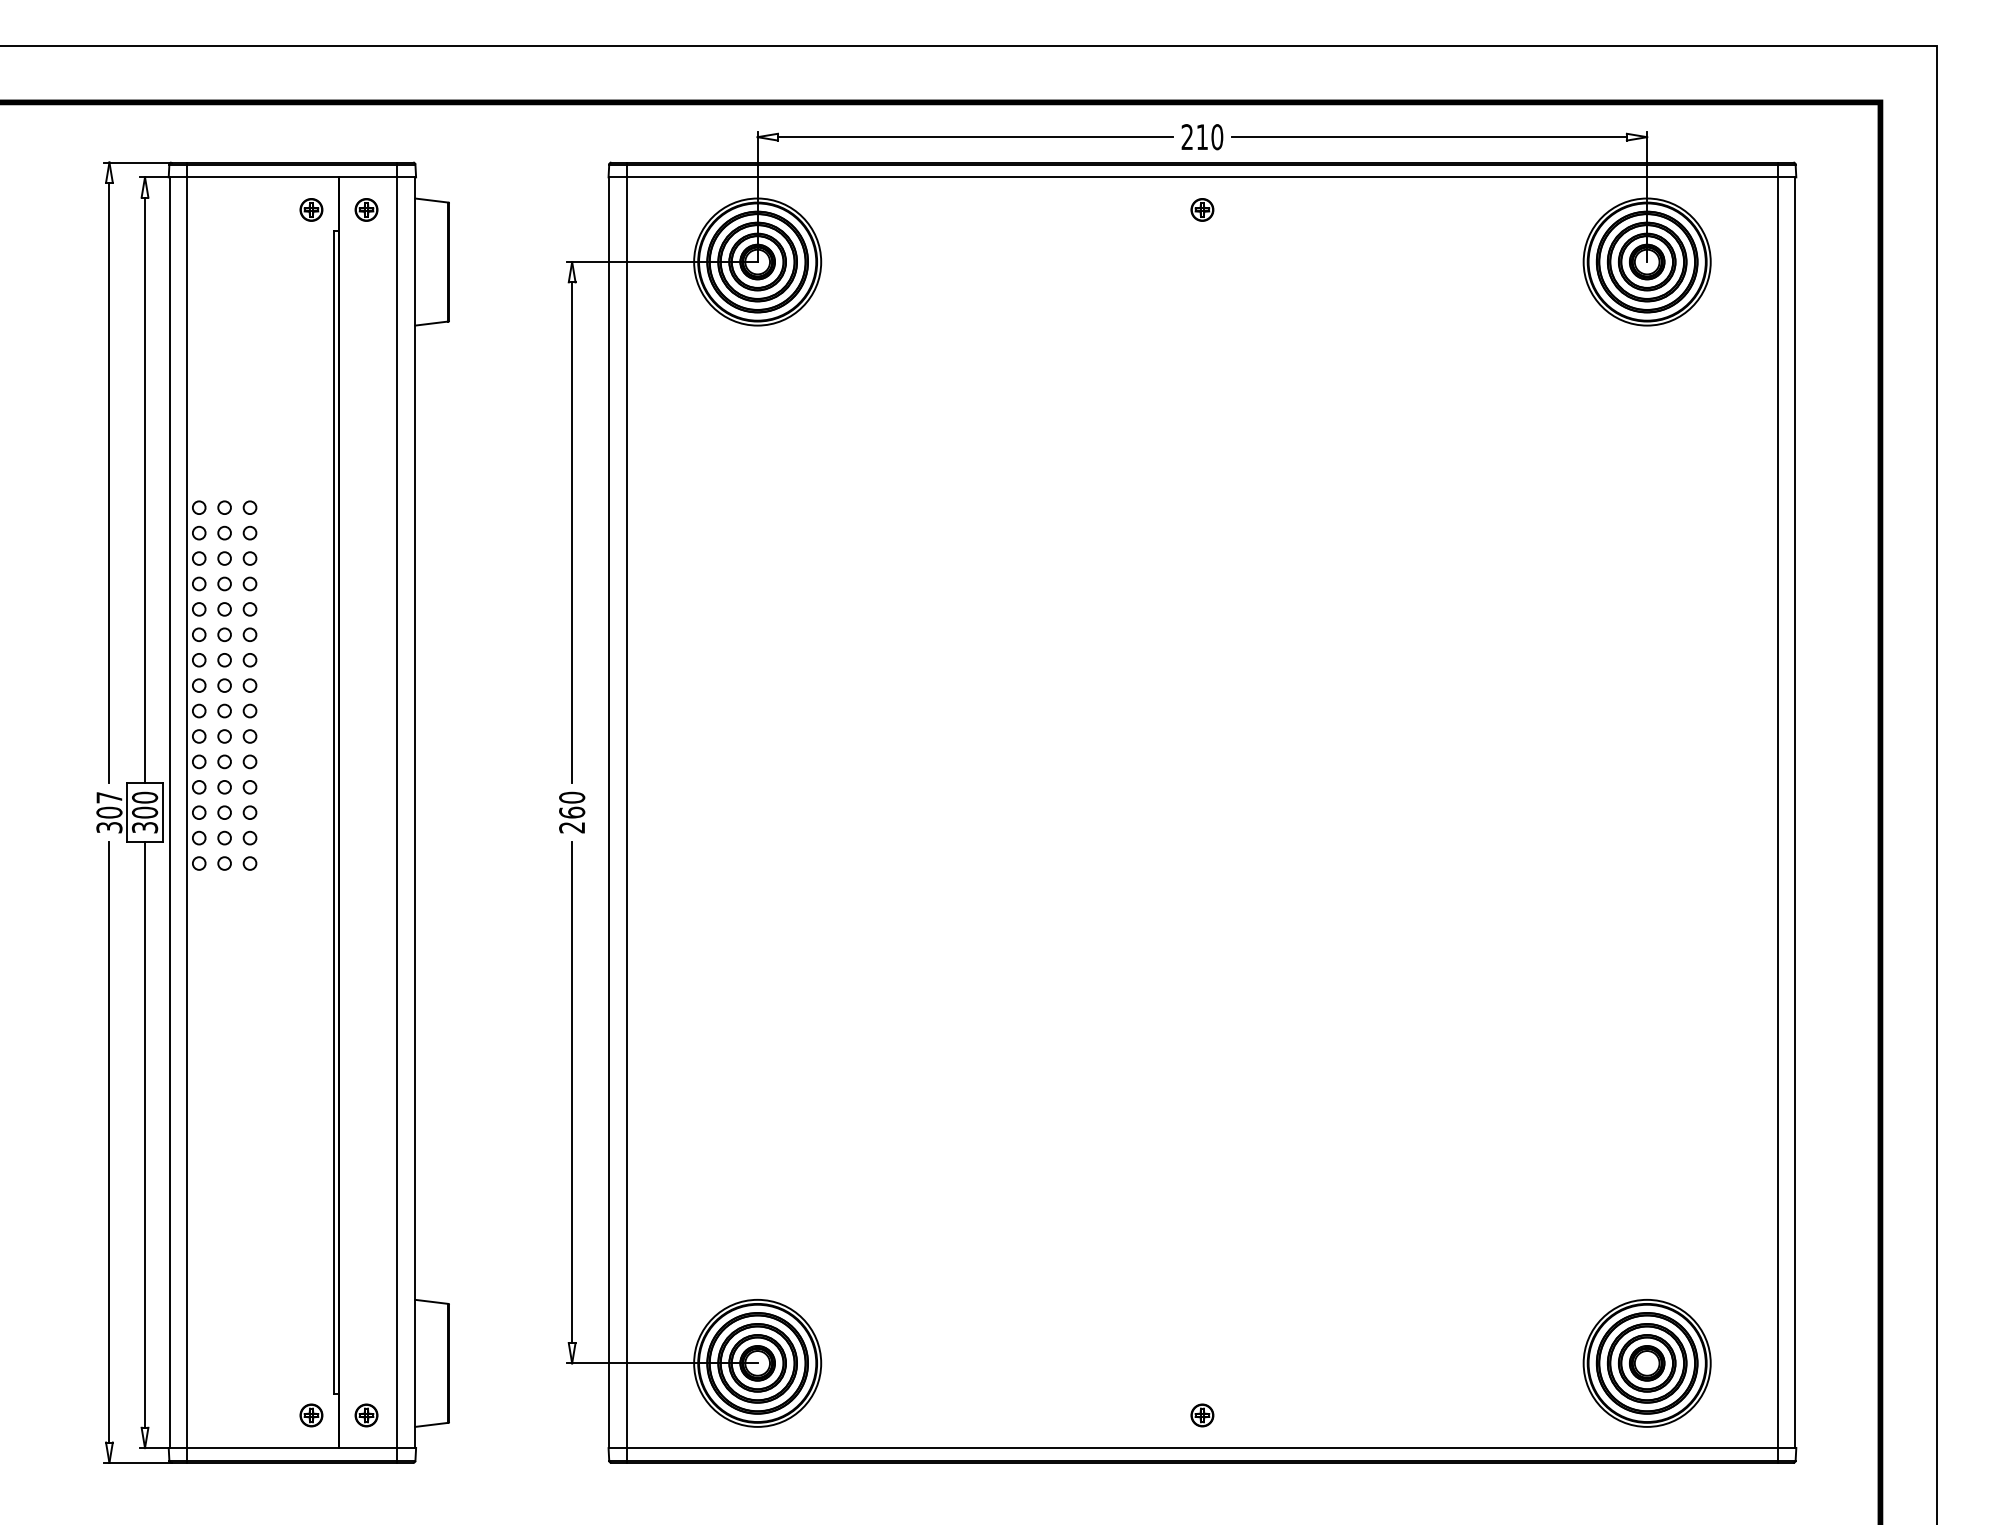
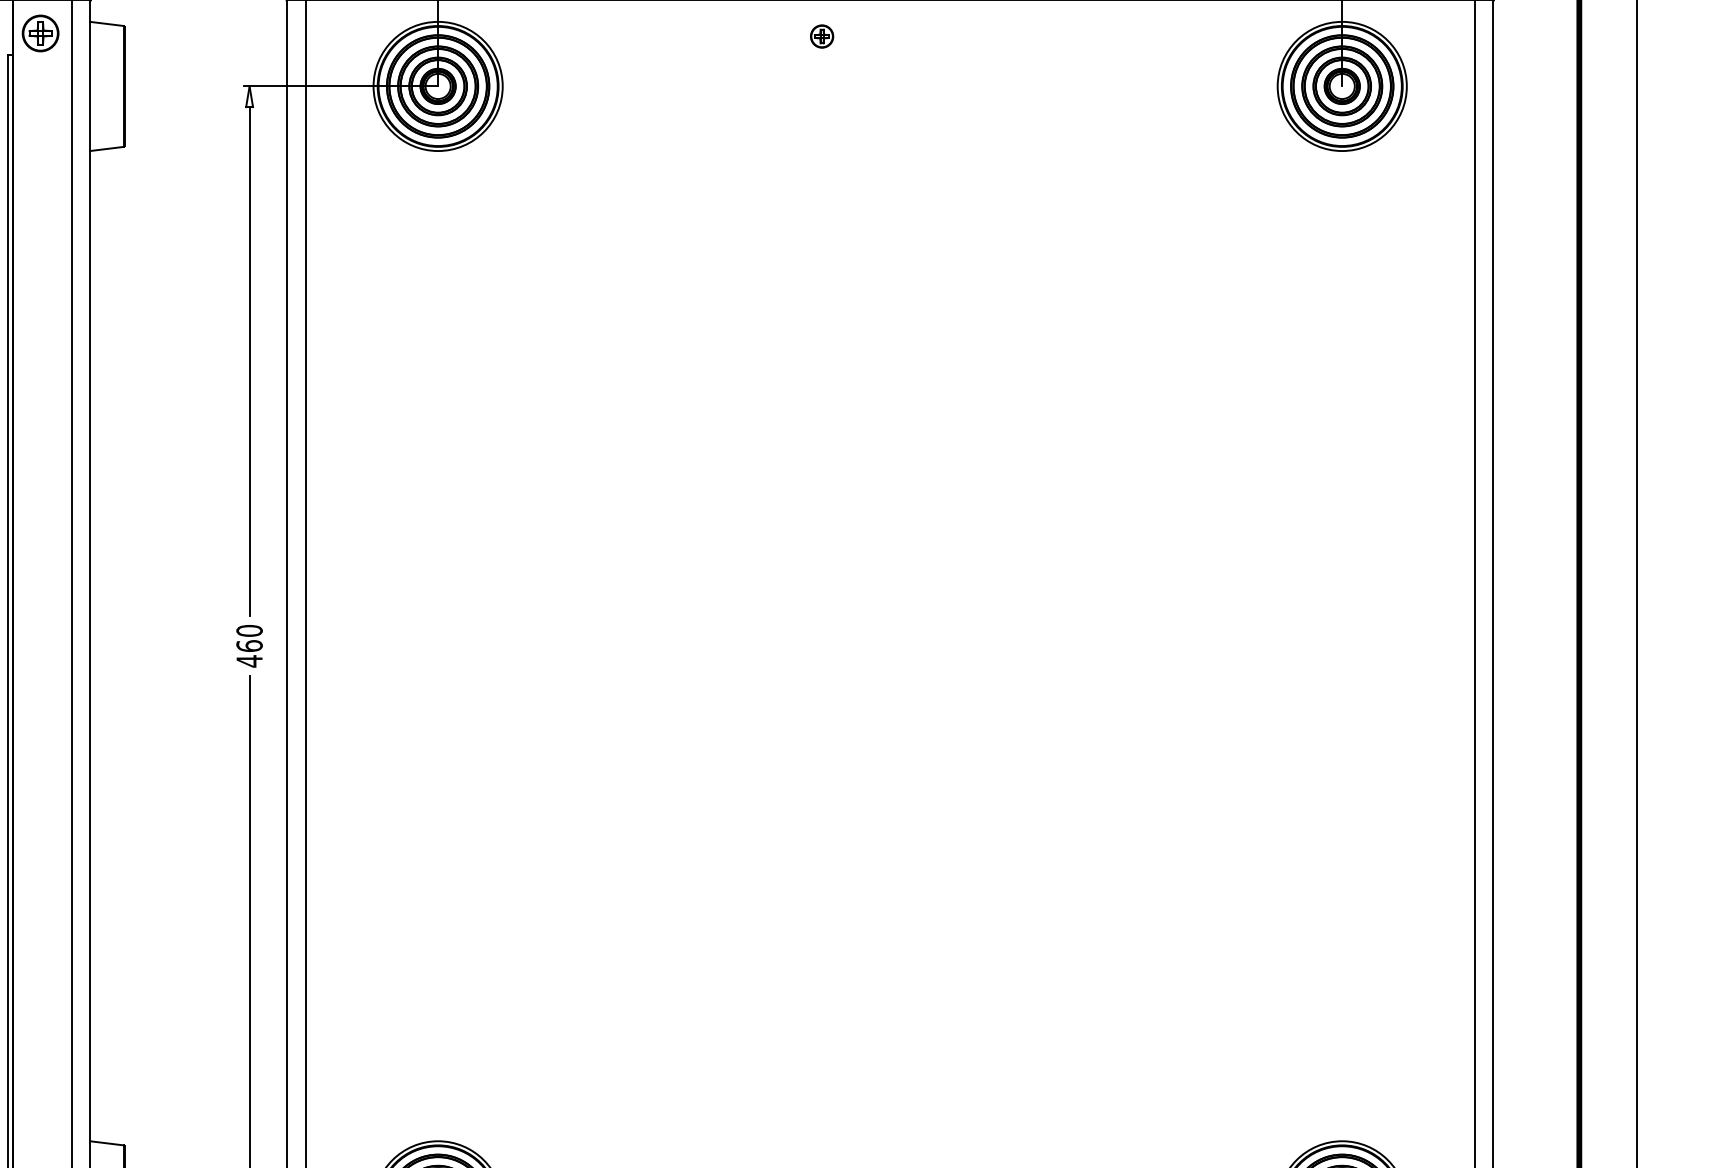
part: (366, 209) -> (40, 33), size x1.6
part: (1202, 209) -> (822, 36), moved
text: (571, 827) -> (248, 661), 260 -> 460

